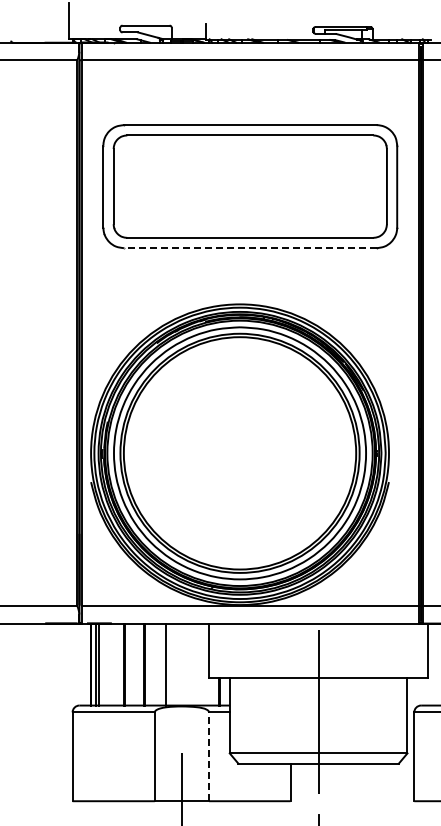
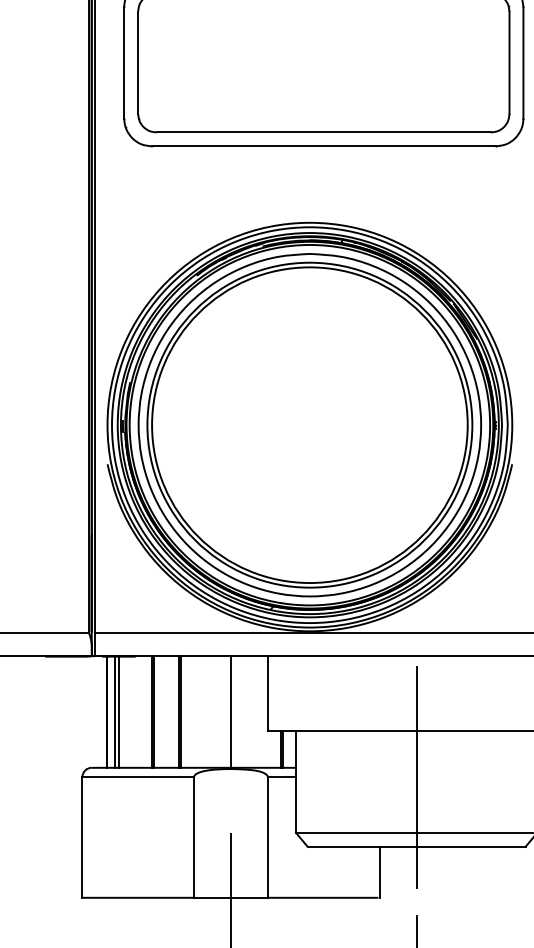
line: (249, 248) -> (322, 146), dashed -> solid
line: (165, 664) -> (230, 712), moved
line: (209, 756) -> (268, 837), dashed -> solid

